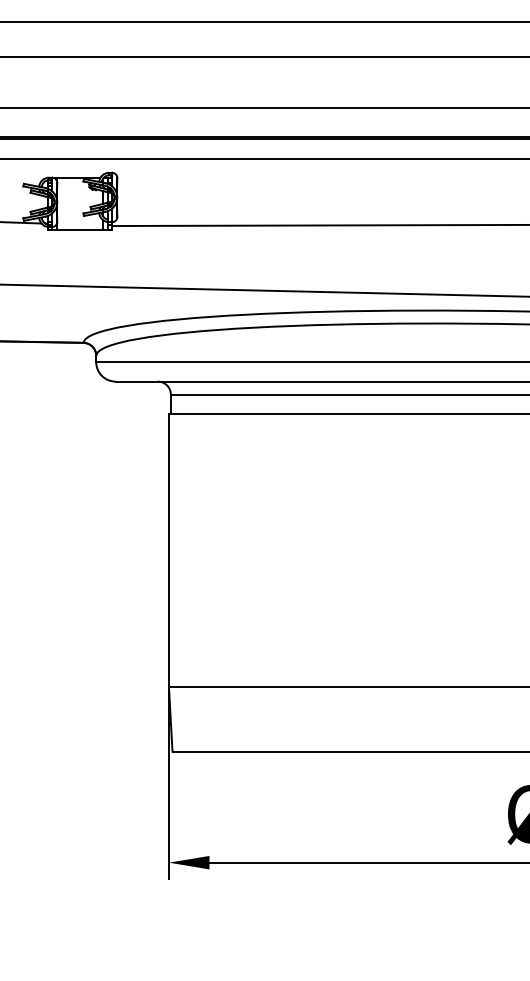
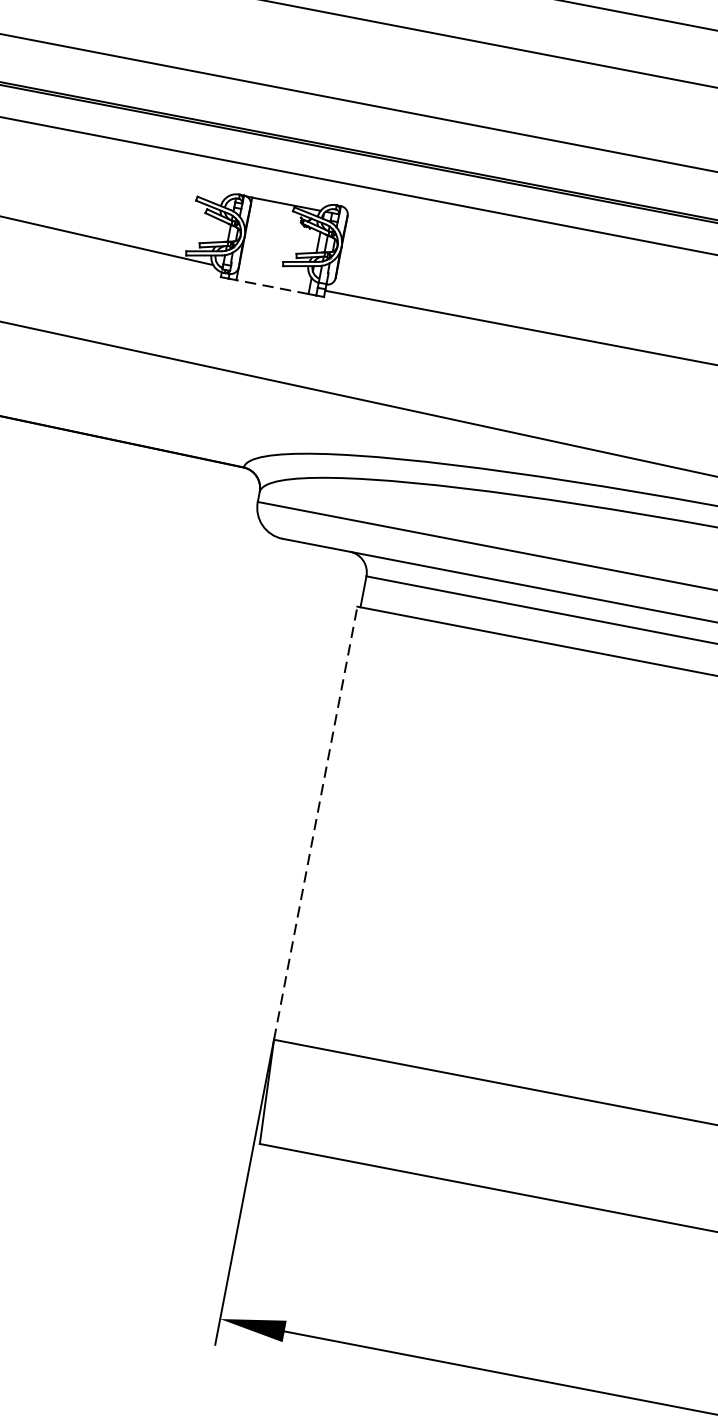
line: (79, 229) -> (271, 286), solid -> dashed
line: (168, 549) -> (315, 821), solid -> dashed

